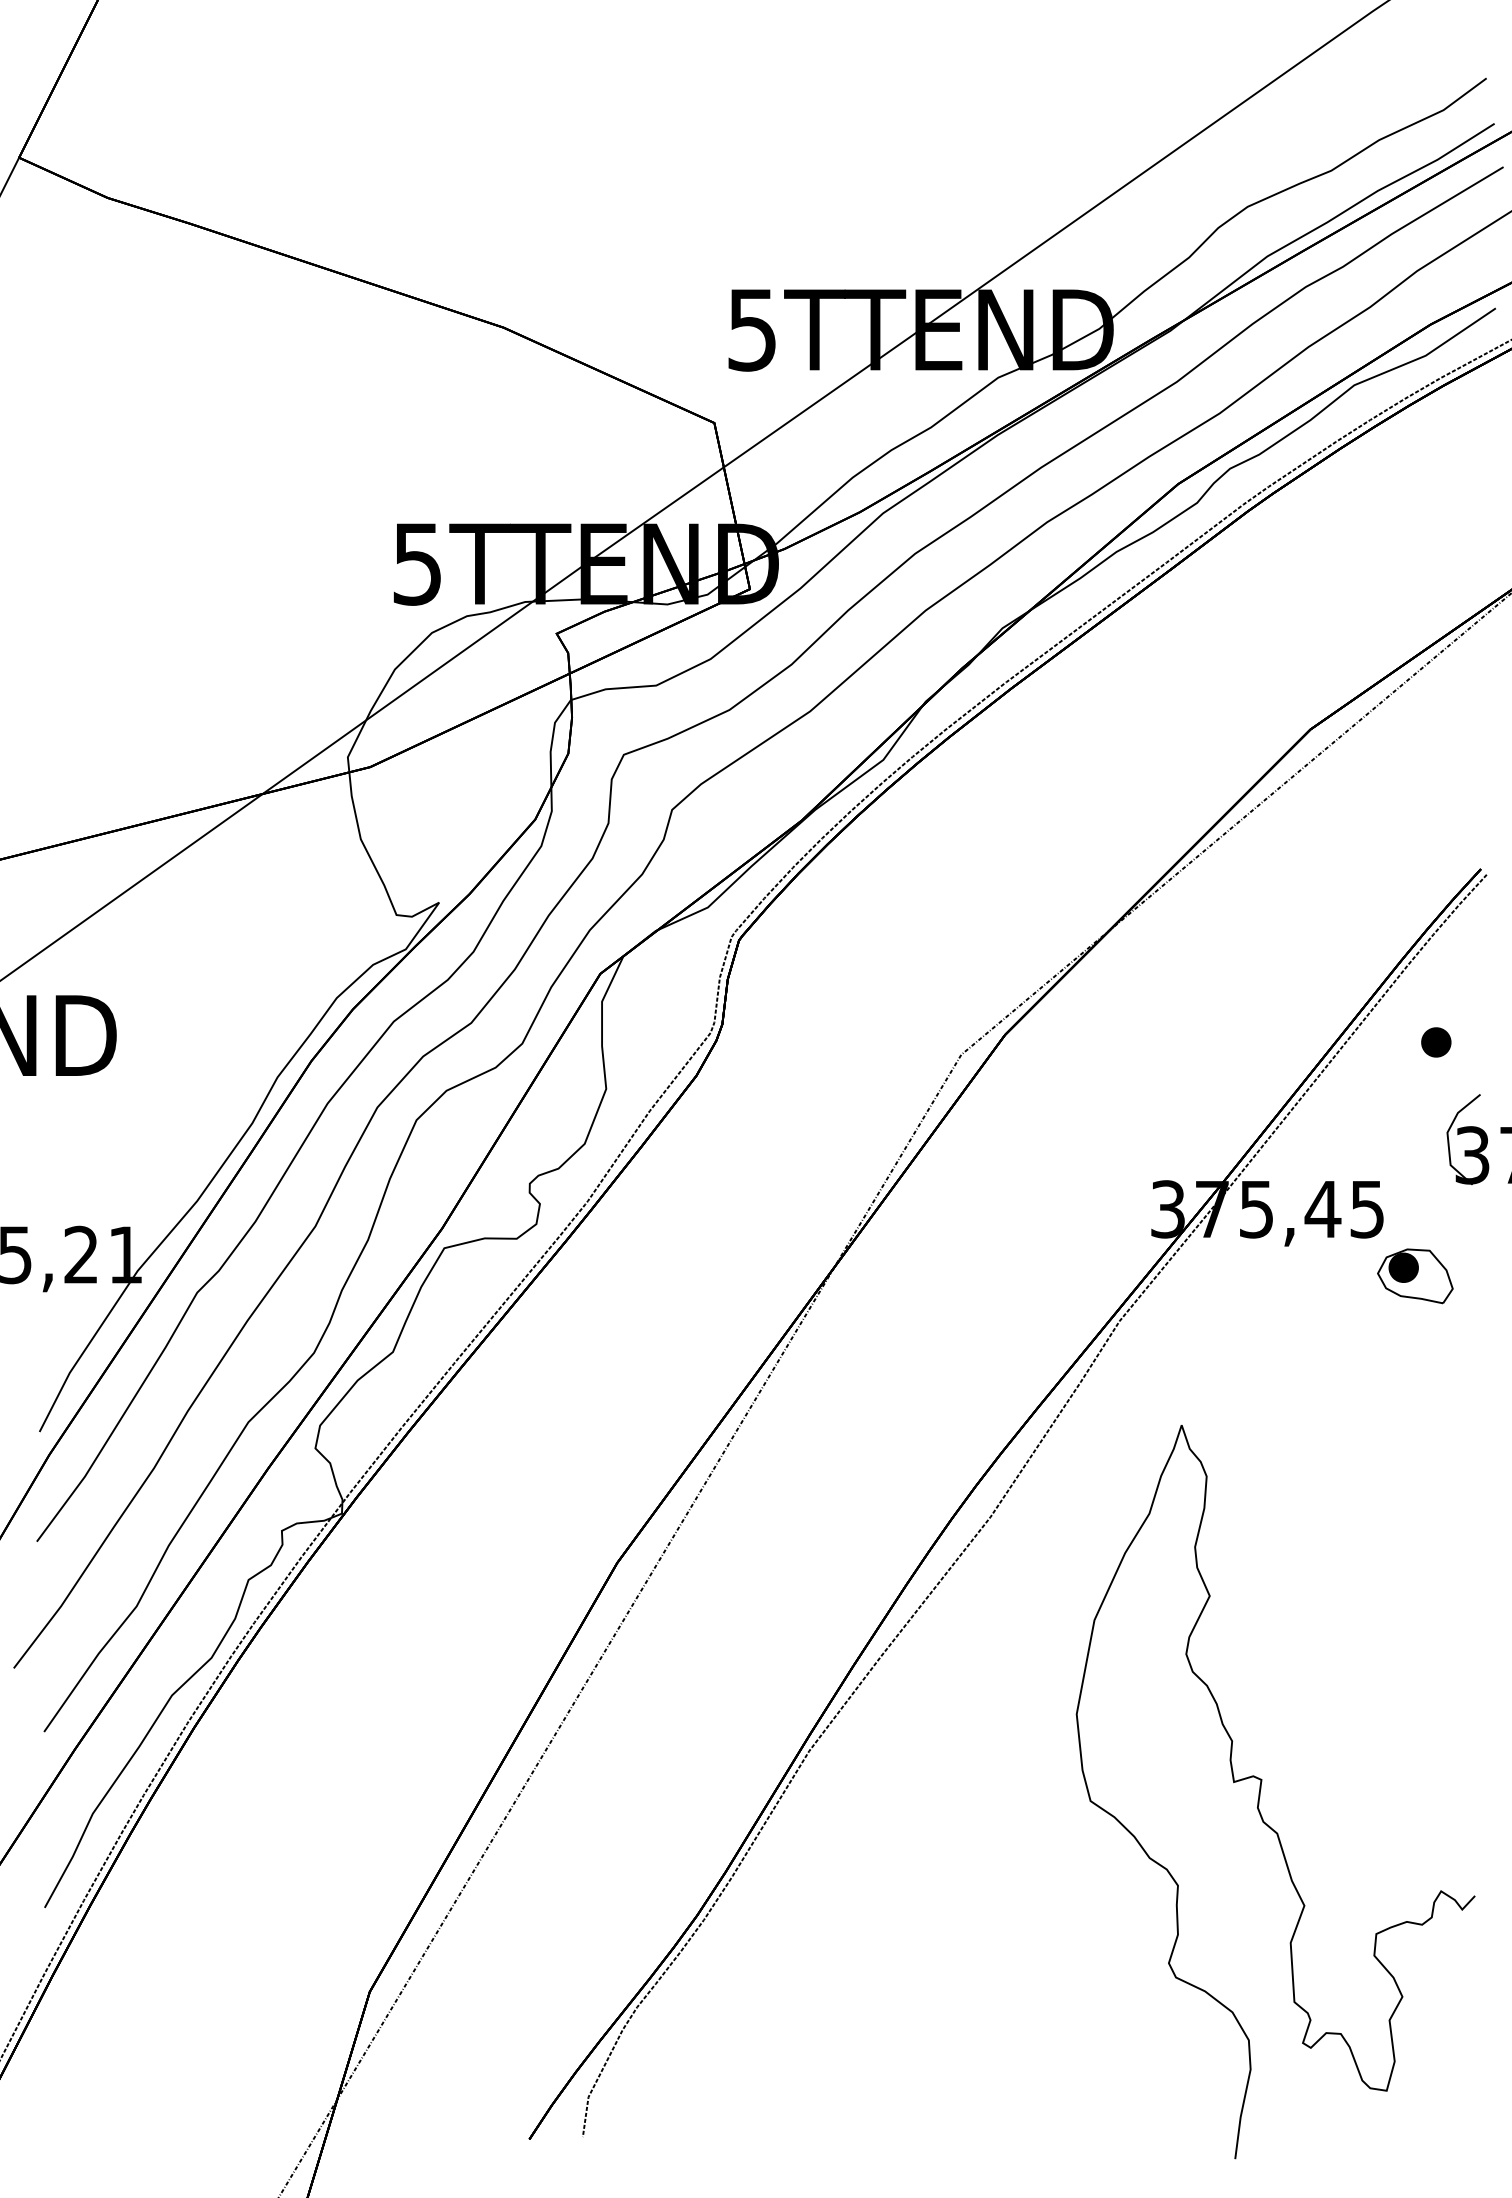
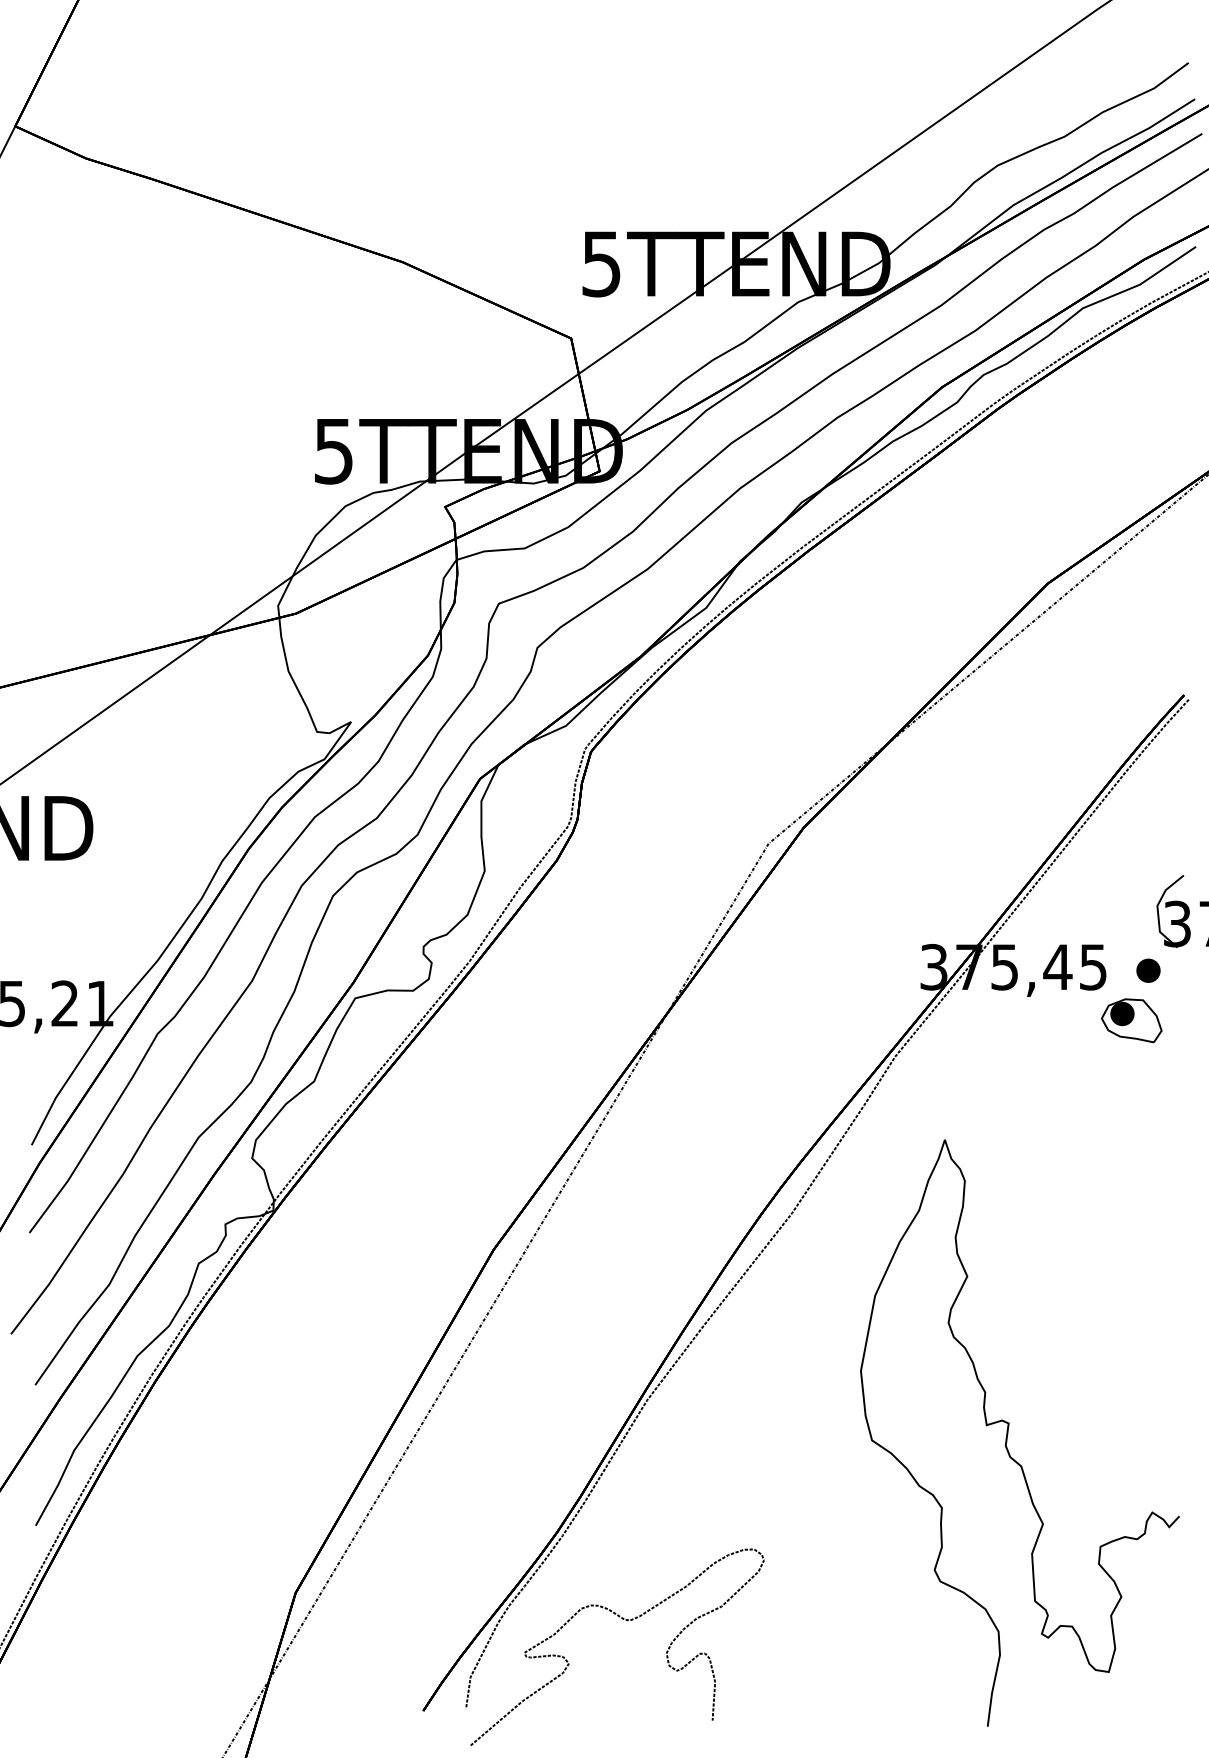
part: (1436, 1042) -> (1148, 970), moved
curve: (782, 2026) -> (625, 1620), added

